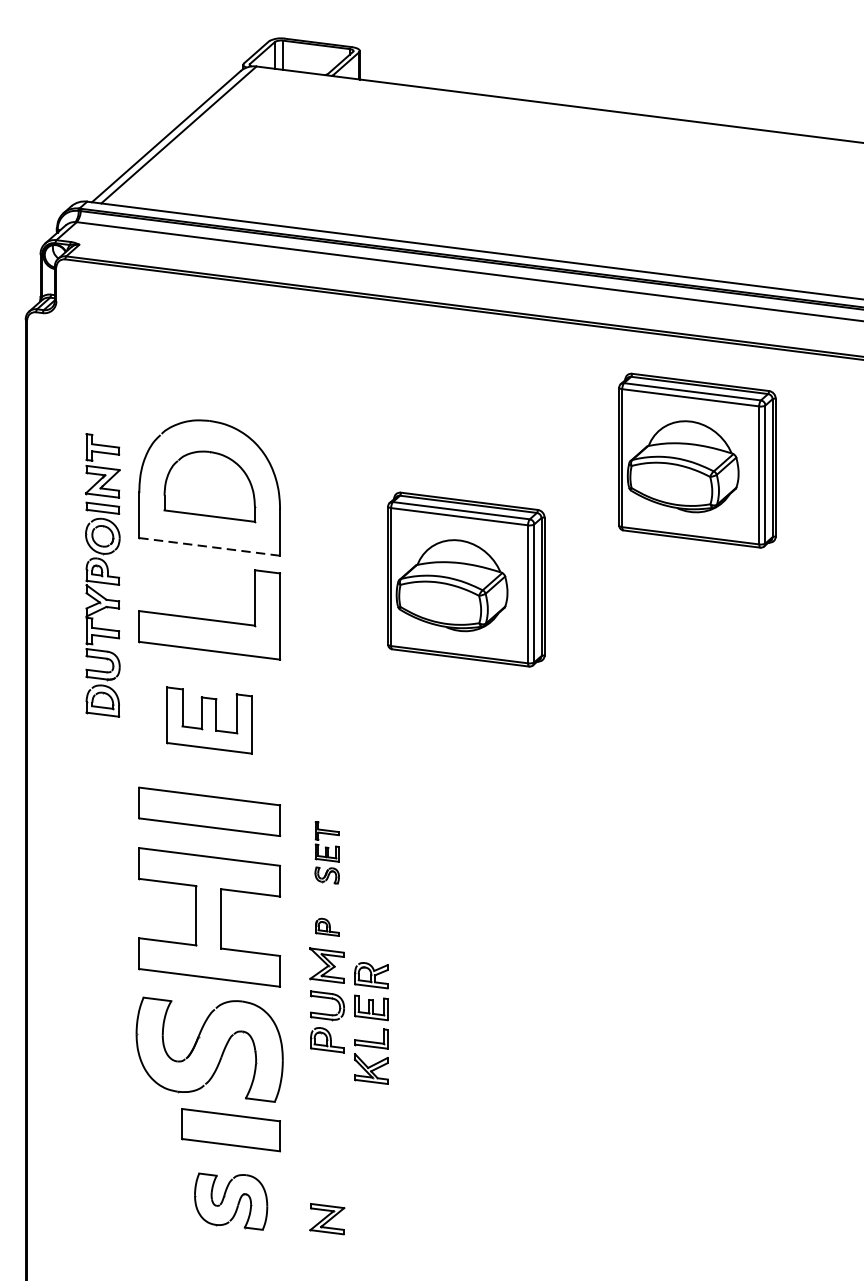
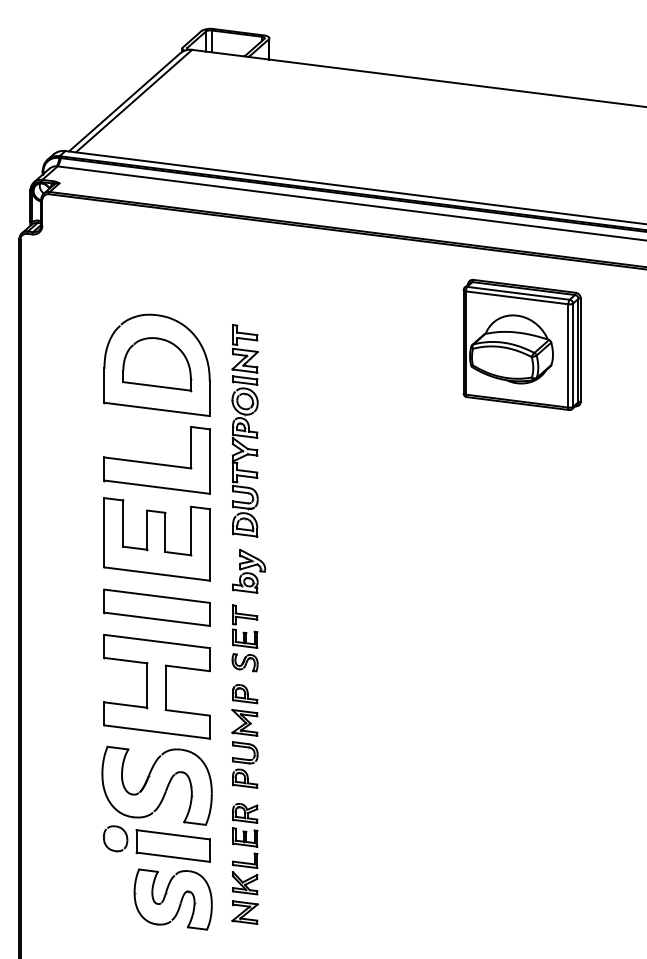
line: (210, 546) -> (157, 409), dashed -> solid
part: (102, 575) -> (244, 430), moved
part: (465, 579) -> (348, 433), removed
part: (208, 720) -> (156, 539), size x1.67
part: (333, 763) -> (249, 571), added
part: (326, 852) -> (244, 638), size x1.43
part: (327, 927) -> (245, 694), size x1.43
part: (370, 1023) -> (244, 849), moved
part: (154, 1120) -> (115, 838), added
part: (230, 1201) -> (172, 899), size x1.43

